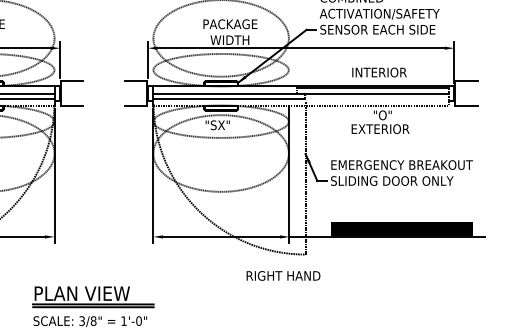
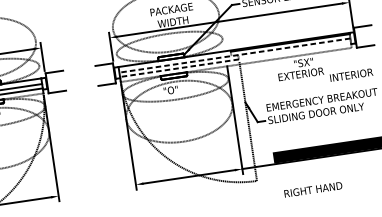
text: (379, 72) -> (351, 75), moved
line: (301, 93) -> (235, 55), solid -> dashed
line: (228, 99) -> (178, 68), solid -> dashed
text: (387, 115) -> (305, 62), "O" -> "SX"
text: (219, 125) -> (174, 89), "SX" -> "O"
text: (283, 275) -> (313, 189), moved

